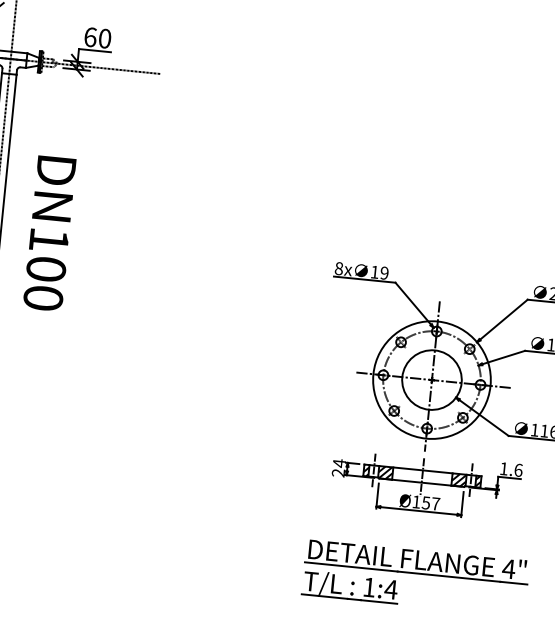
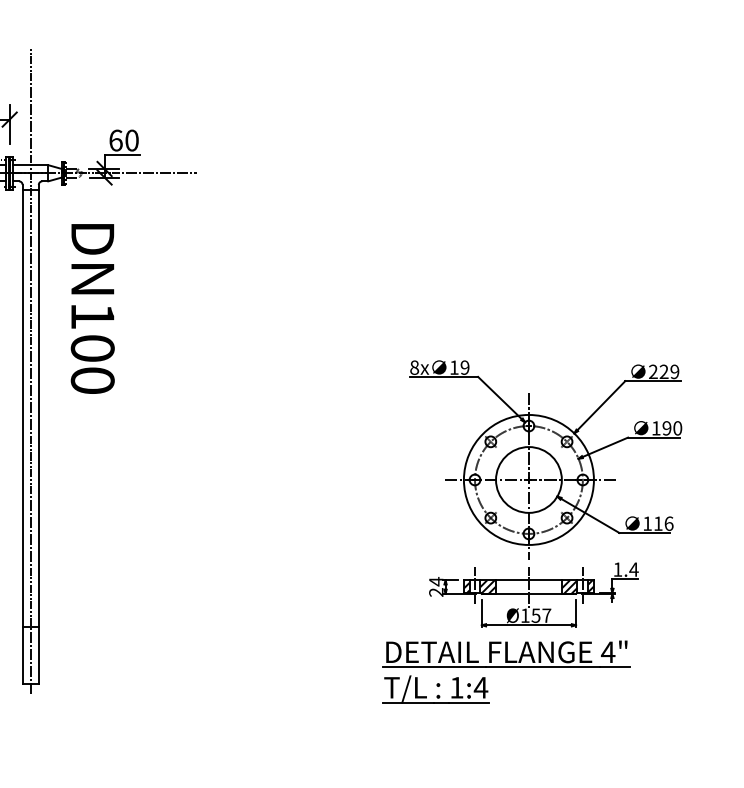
text: (49, 233) -> (92, 308), moved
text: (518, 470) -> (633, 569), 1.6 -> 1.4
part: (415, 577) -> (506, 671), moved

